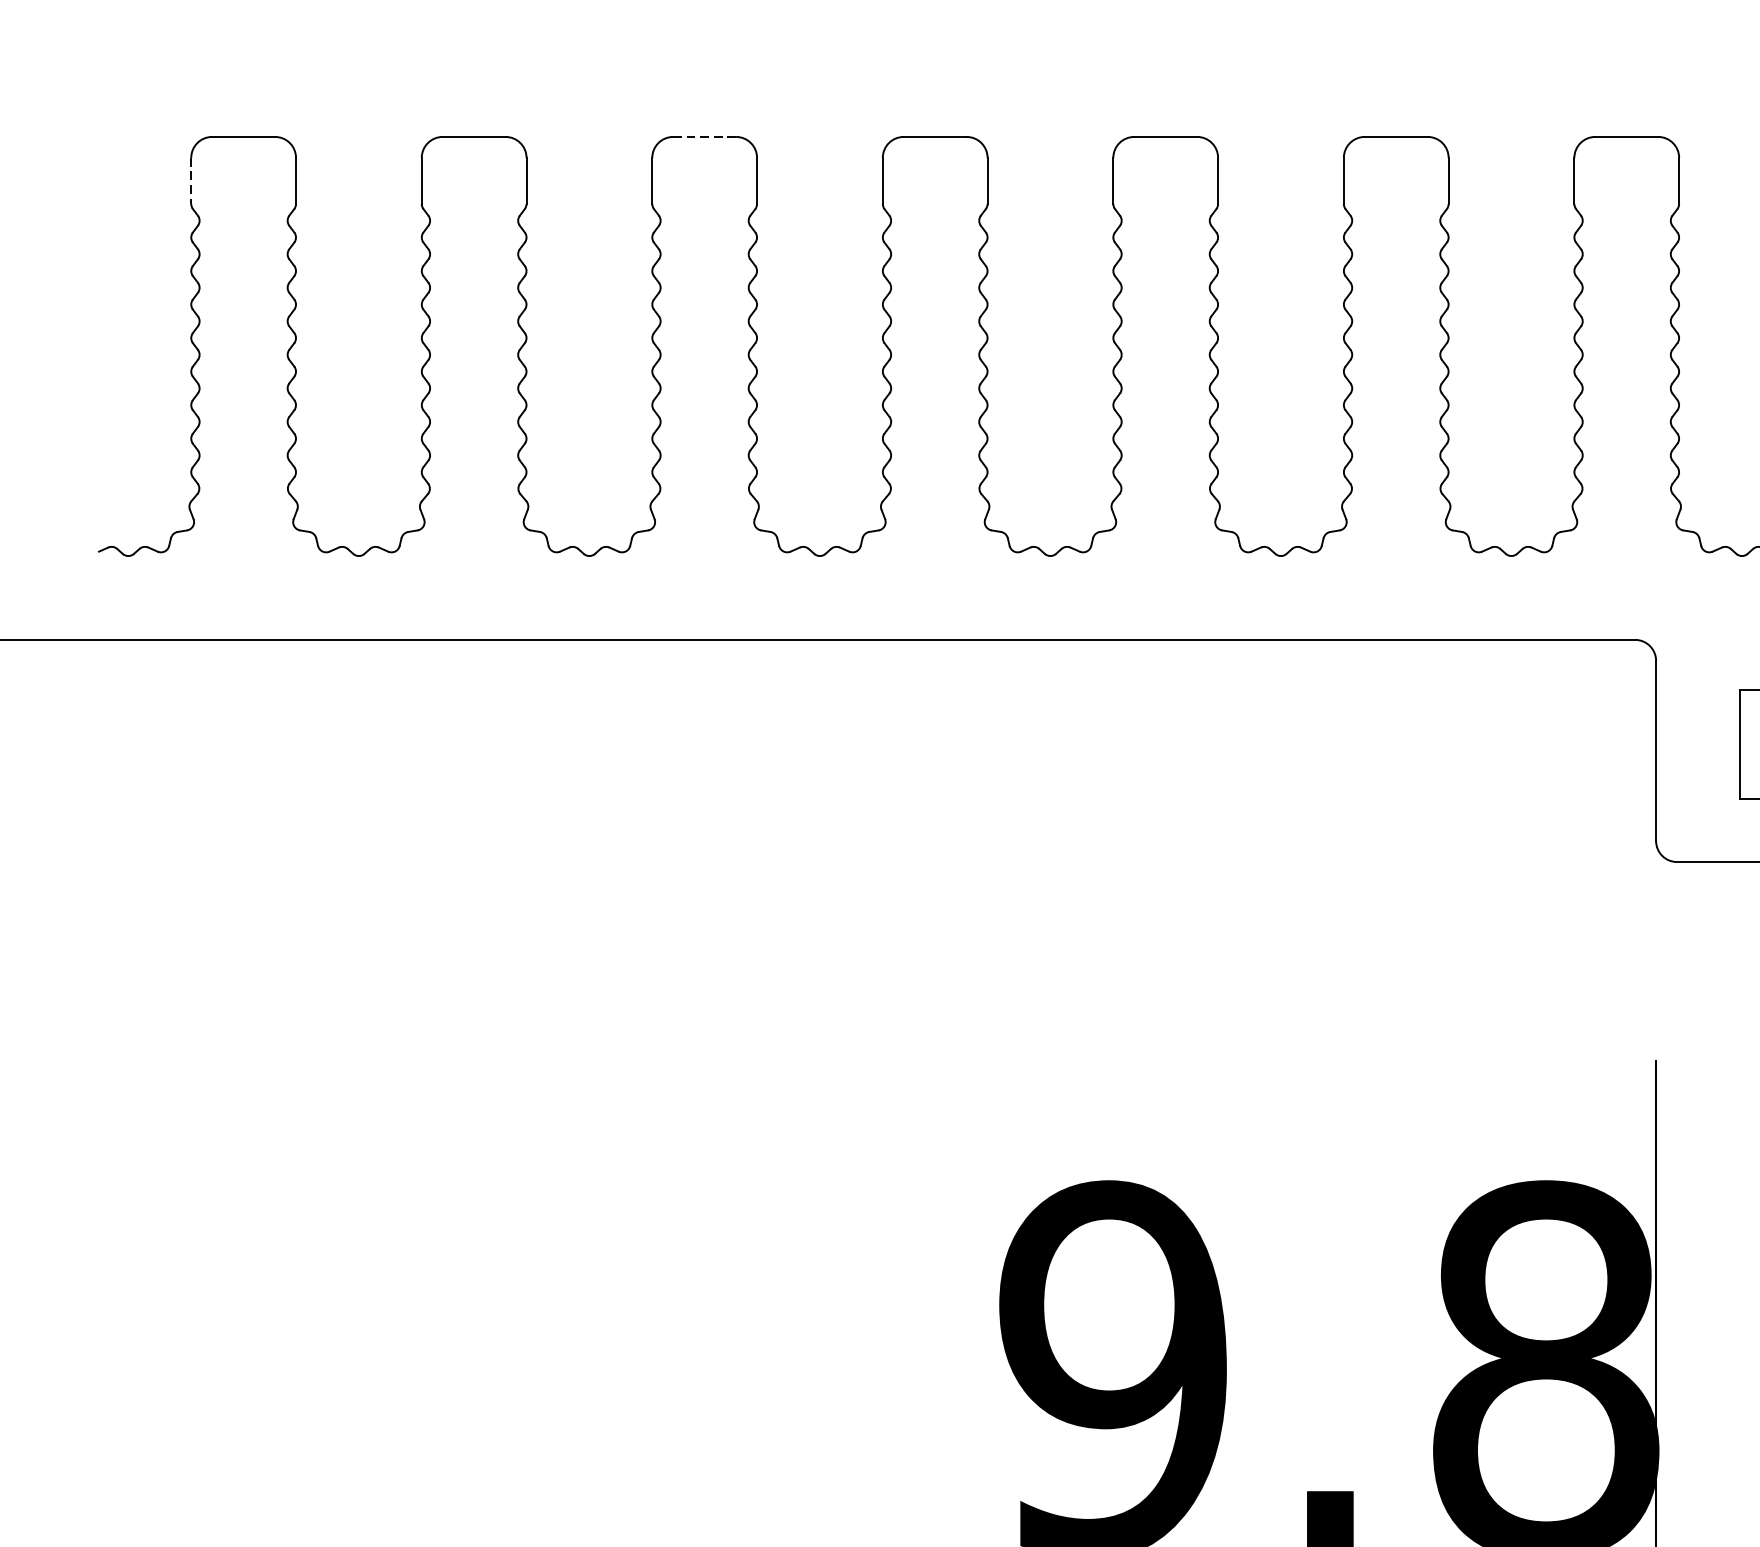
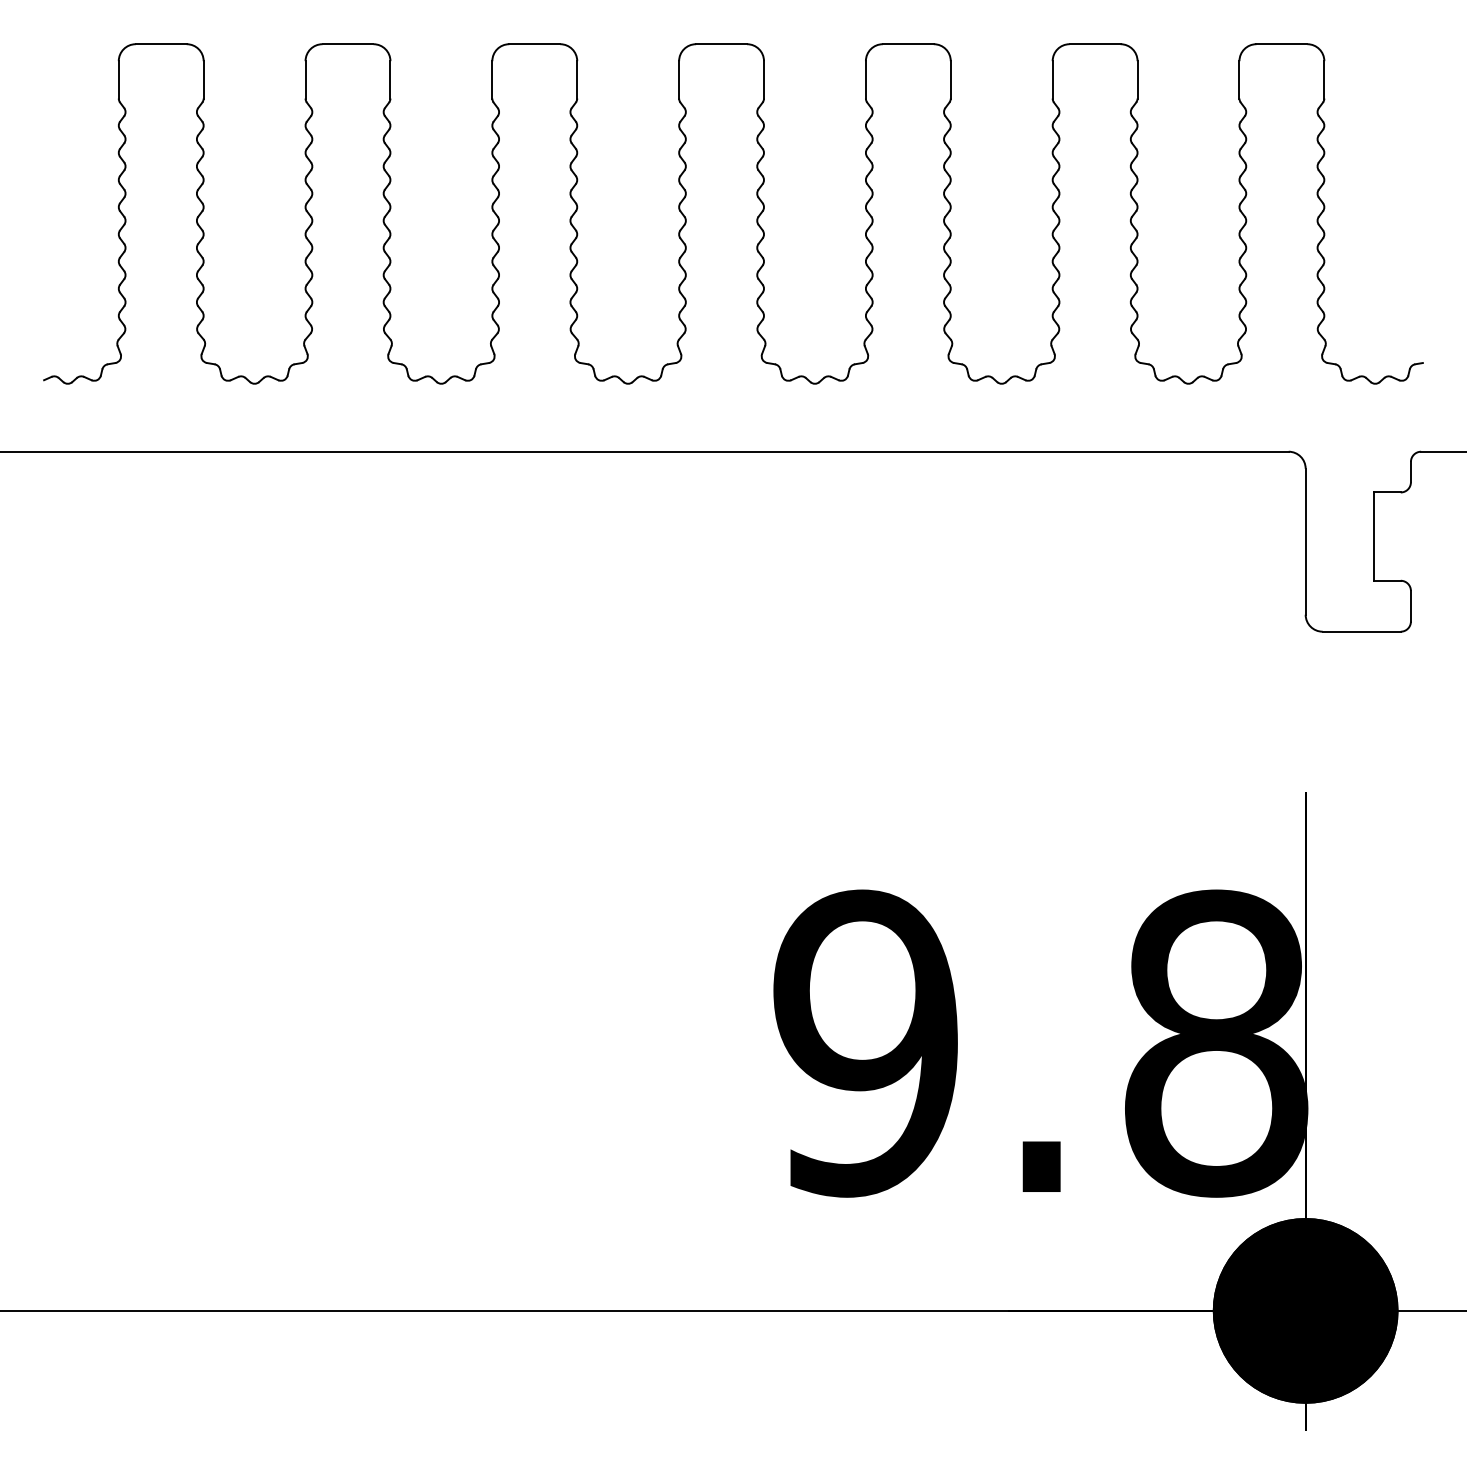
line: (704, 137) -> (534, 44), dashed -> solid
line: (190, 180) -> (118, 79), dashed -> solid

